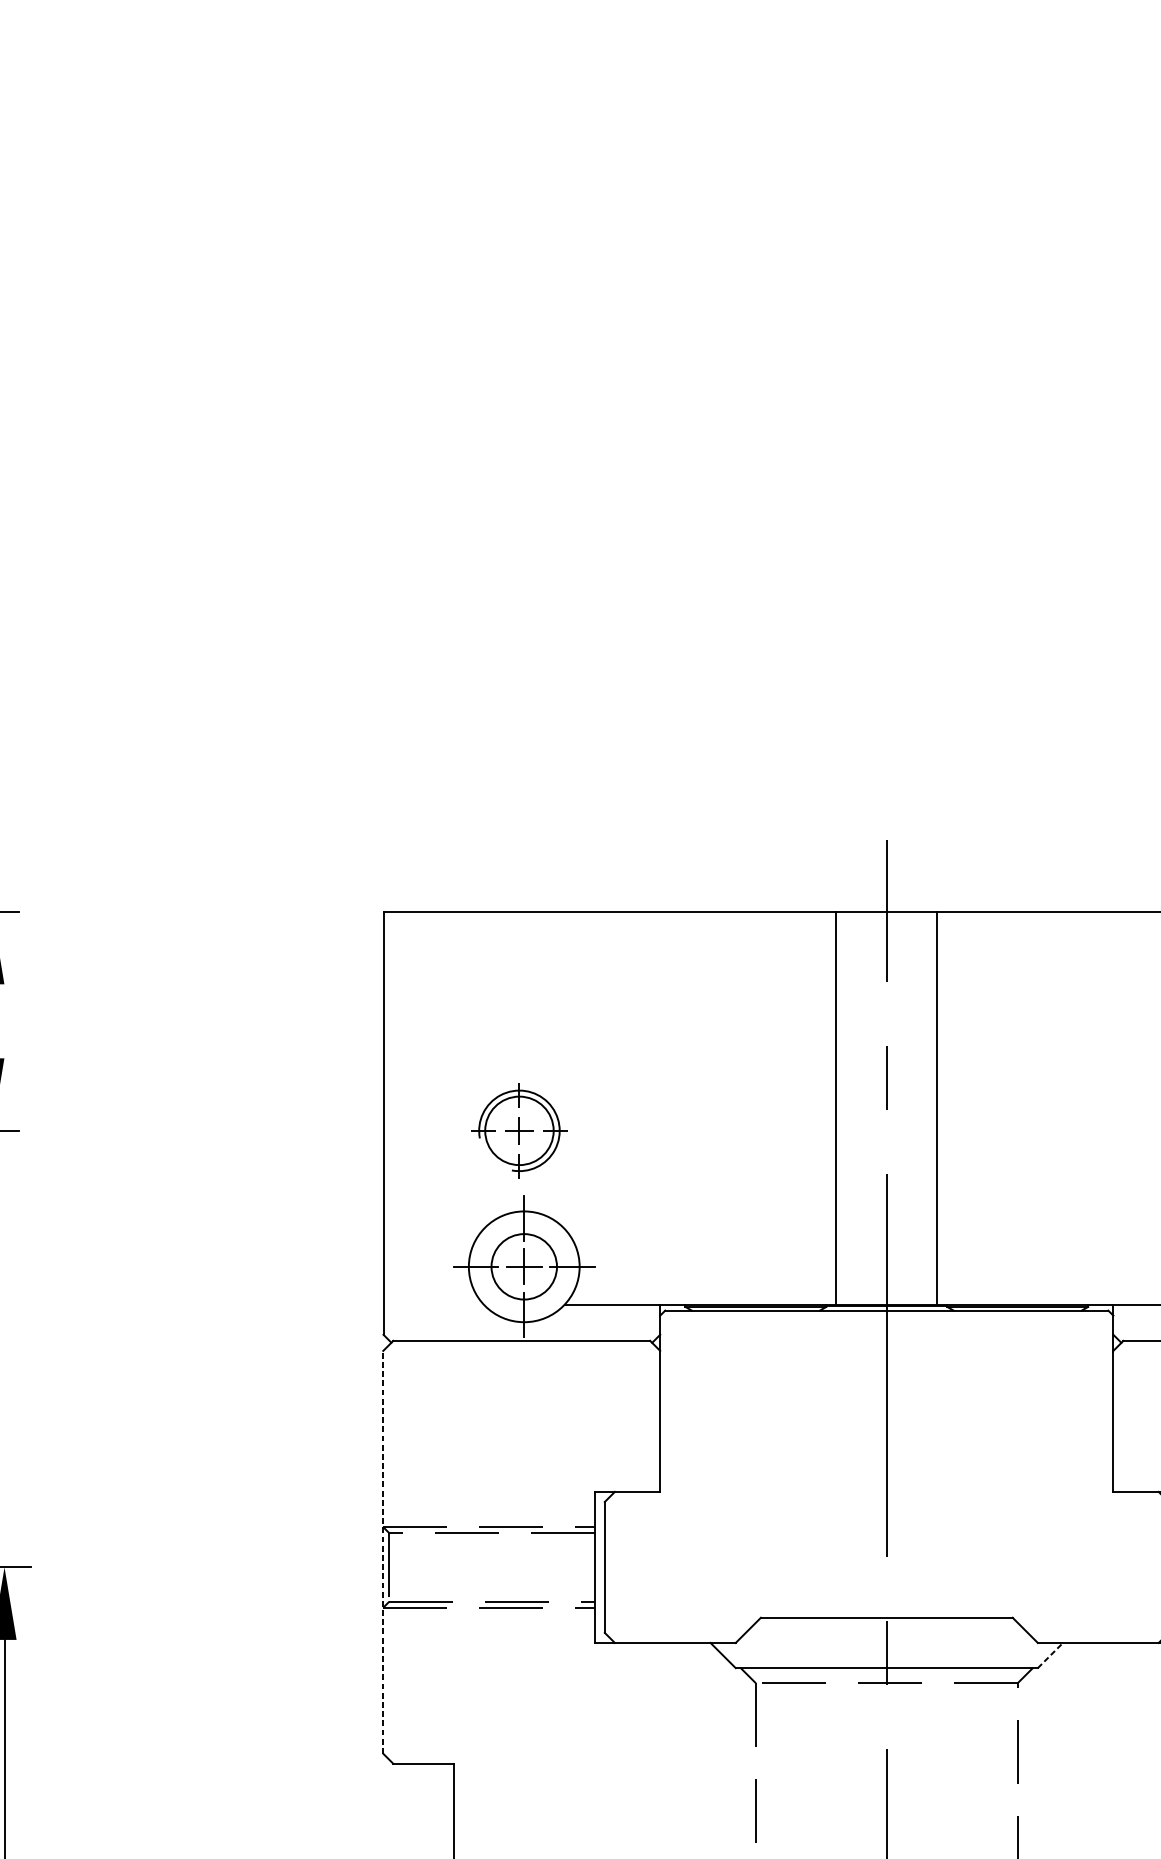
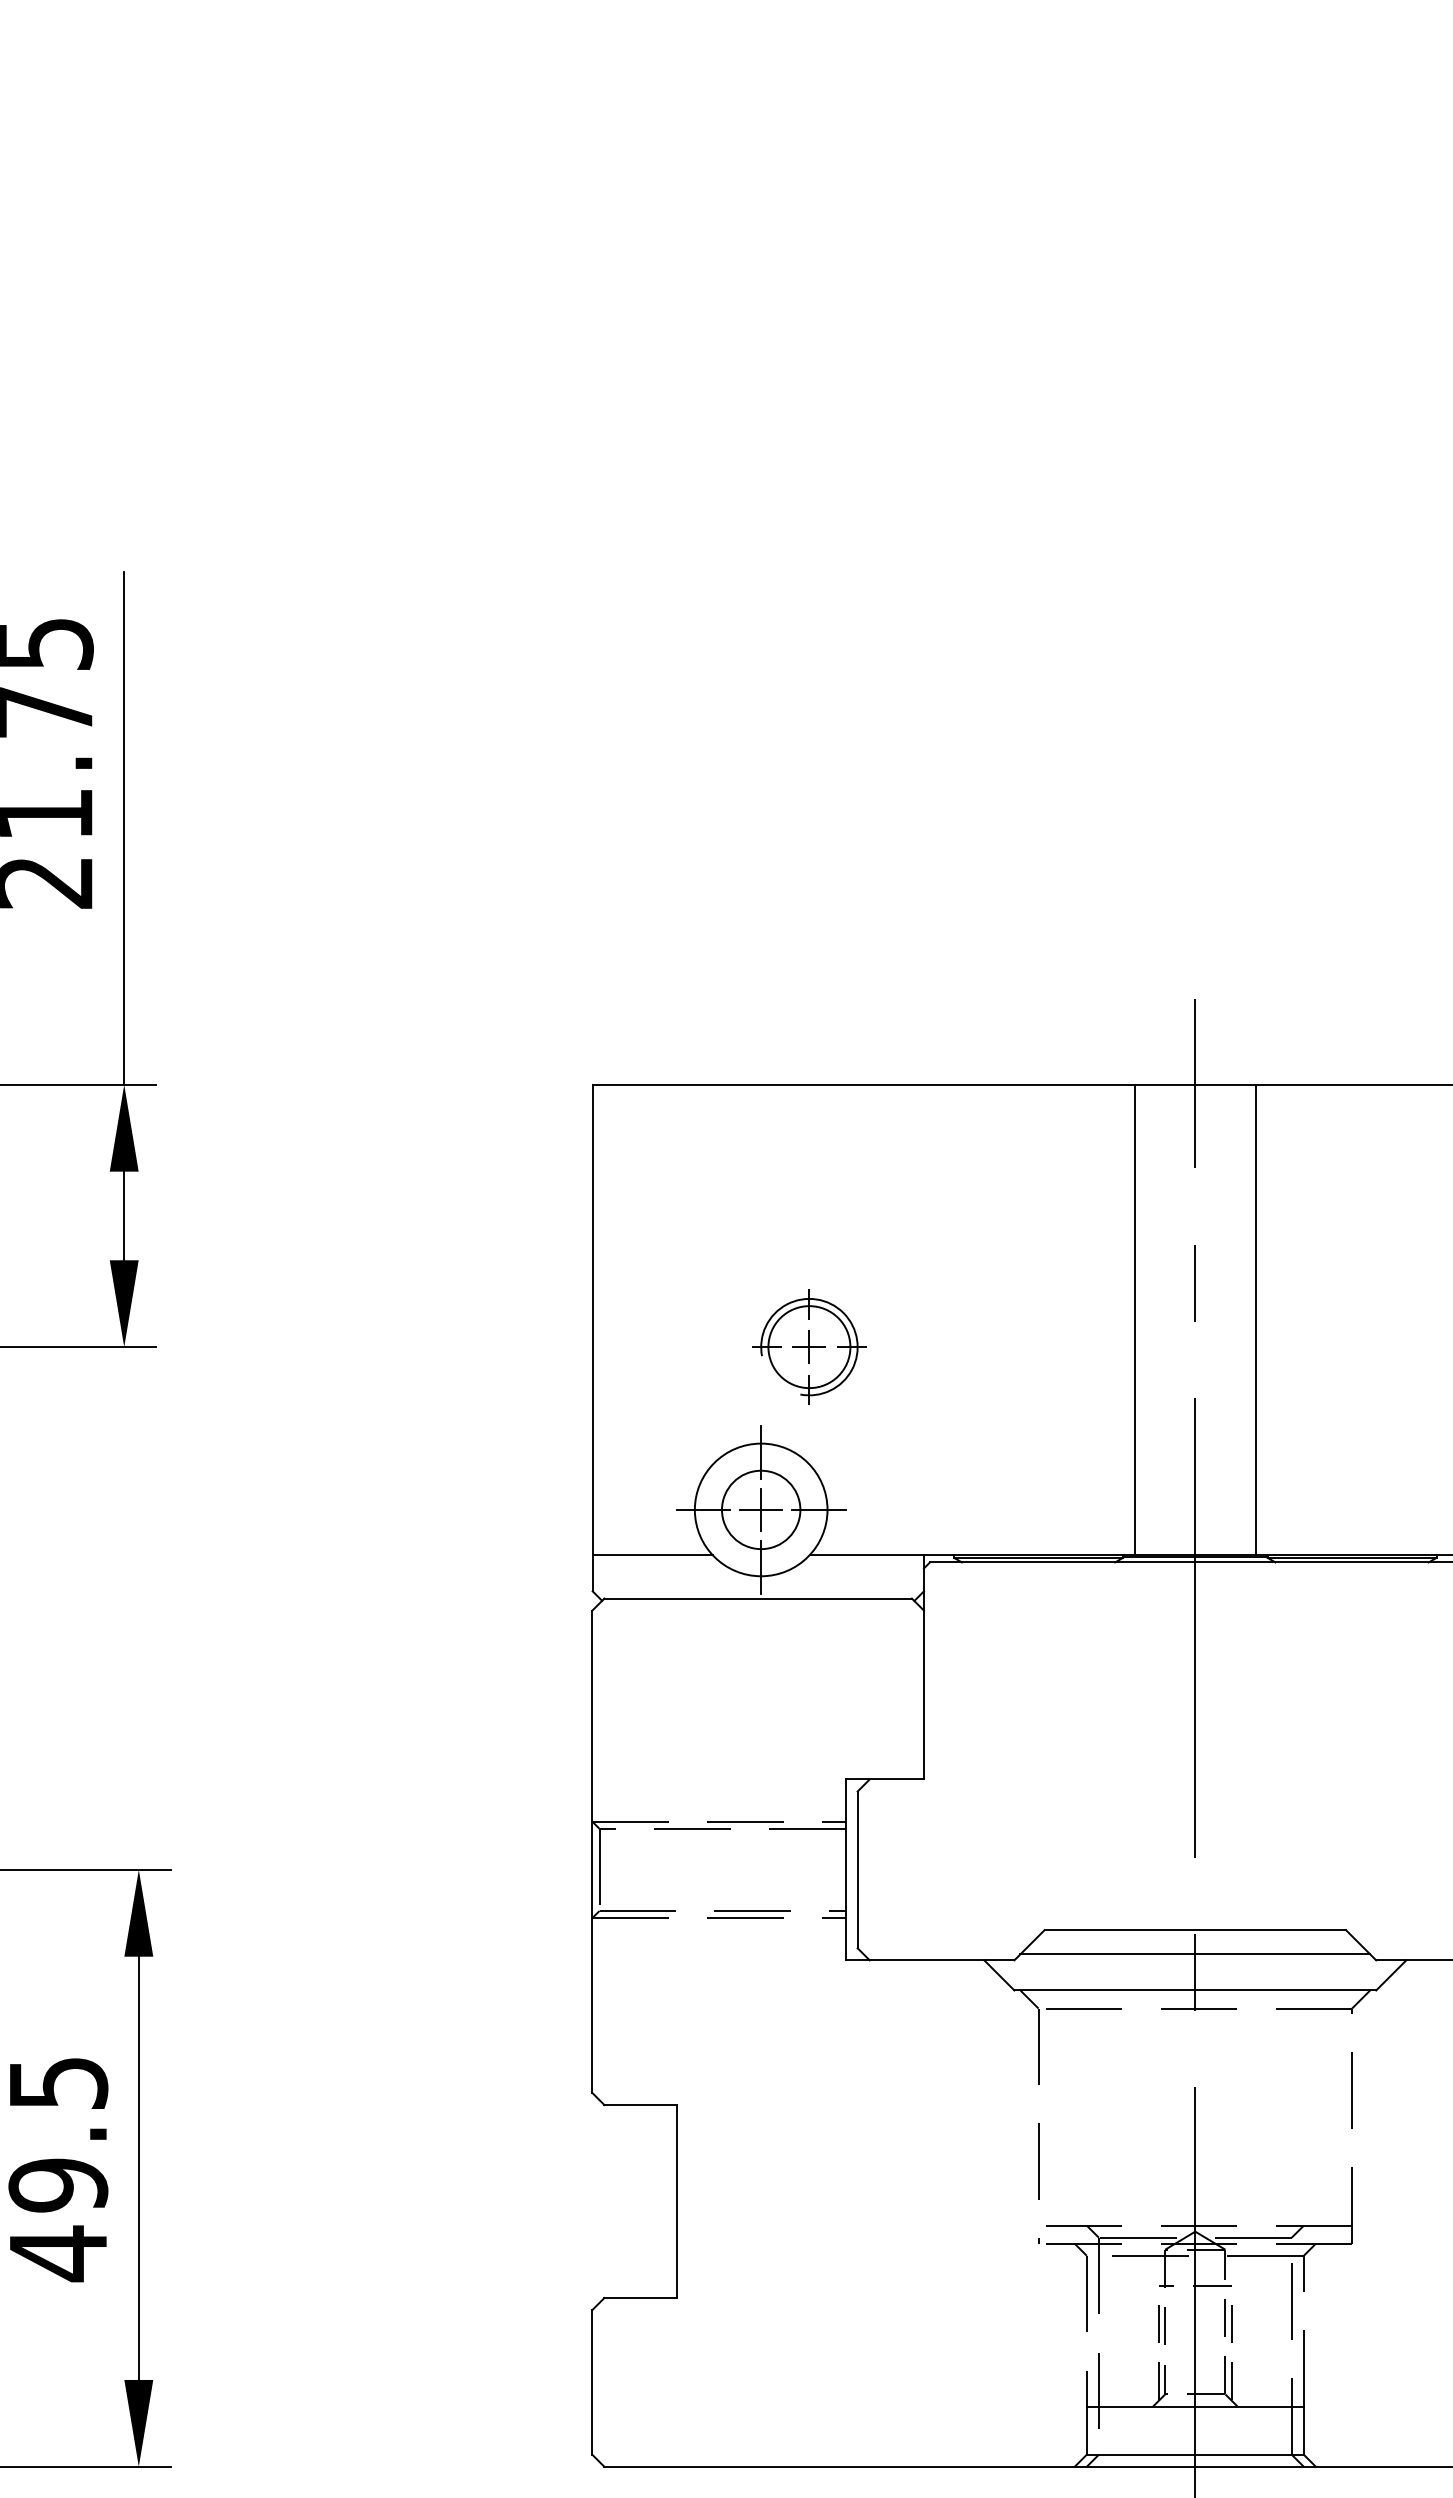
part: (519, 1130) -> (809, 1346), moved
line: (433, 1304) -> (652, 1555), added
line: (383, 1552) -> (592, 1851), dashed -> solid
line: (886, 1638) -> (1195, 1954), added
line: (1050, 1655) -> (1391, 1975), dashed -> solid

